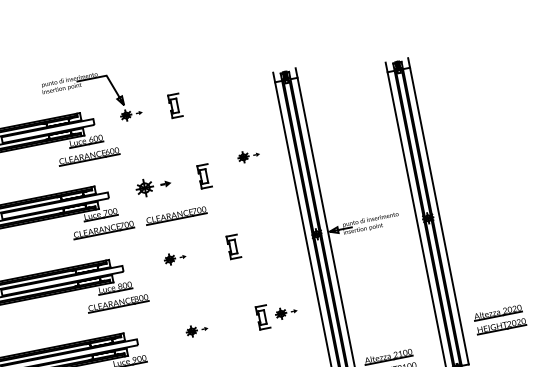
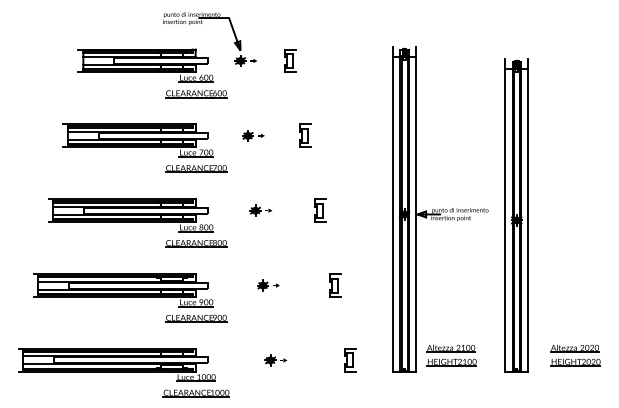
part: (248, 156) -> (352, 124), removed
part: (153, 186) -> (253, 135), size x0.62
part: (176, 215) -> (270, 168), removed
part: (286, 312) -> (359, 285), removed
part: (499, 319) -> (575, 355), moved

